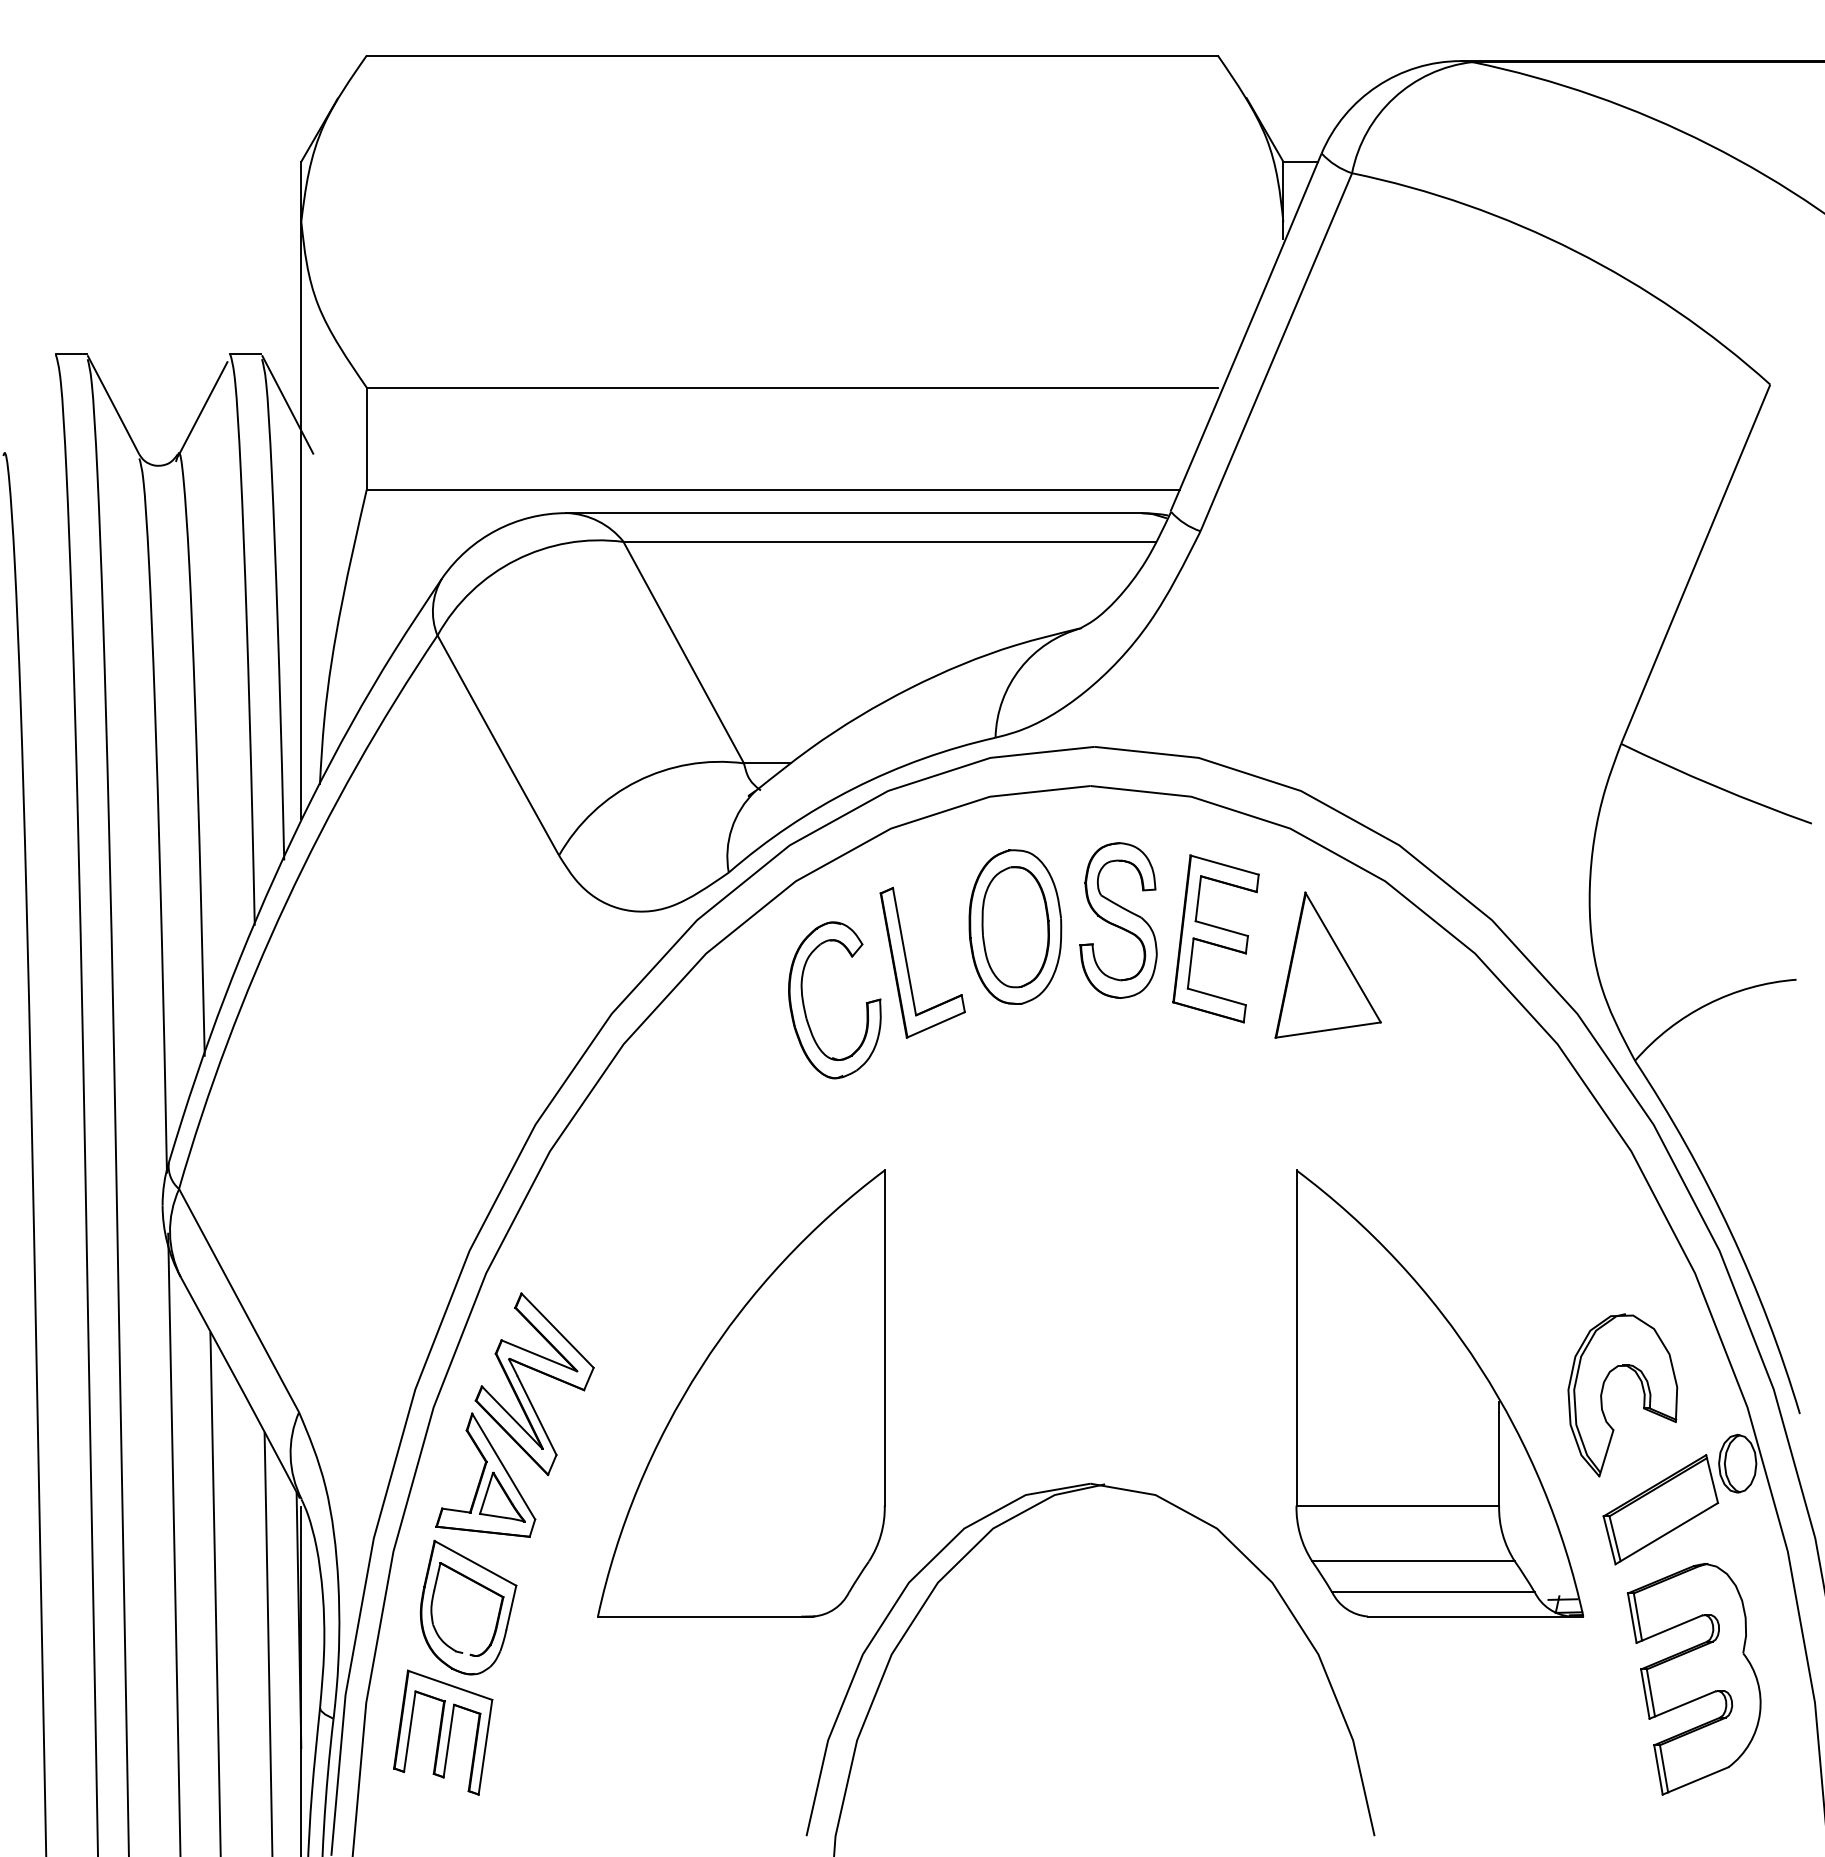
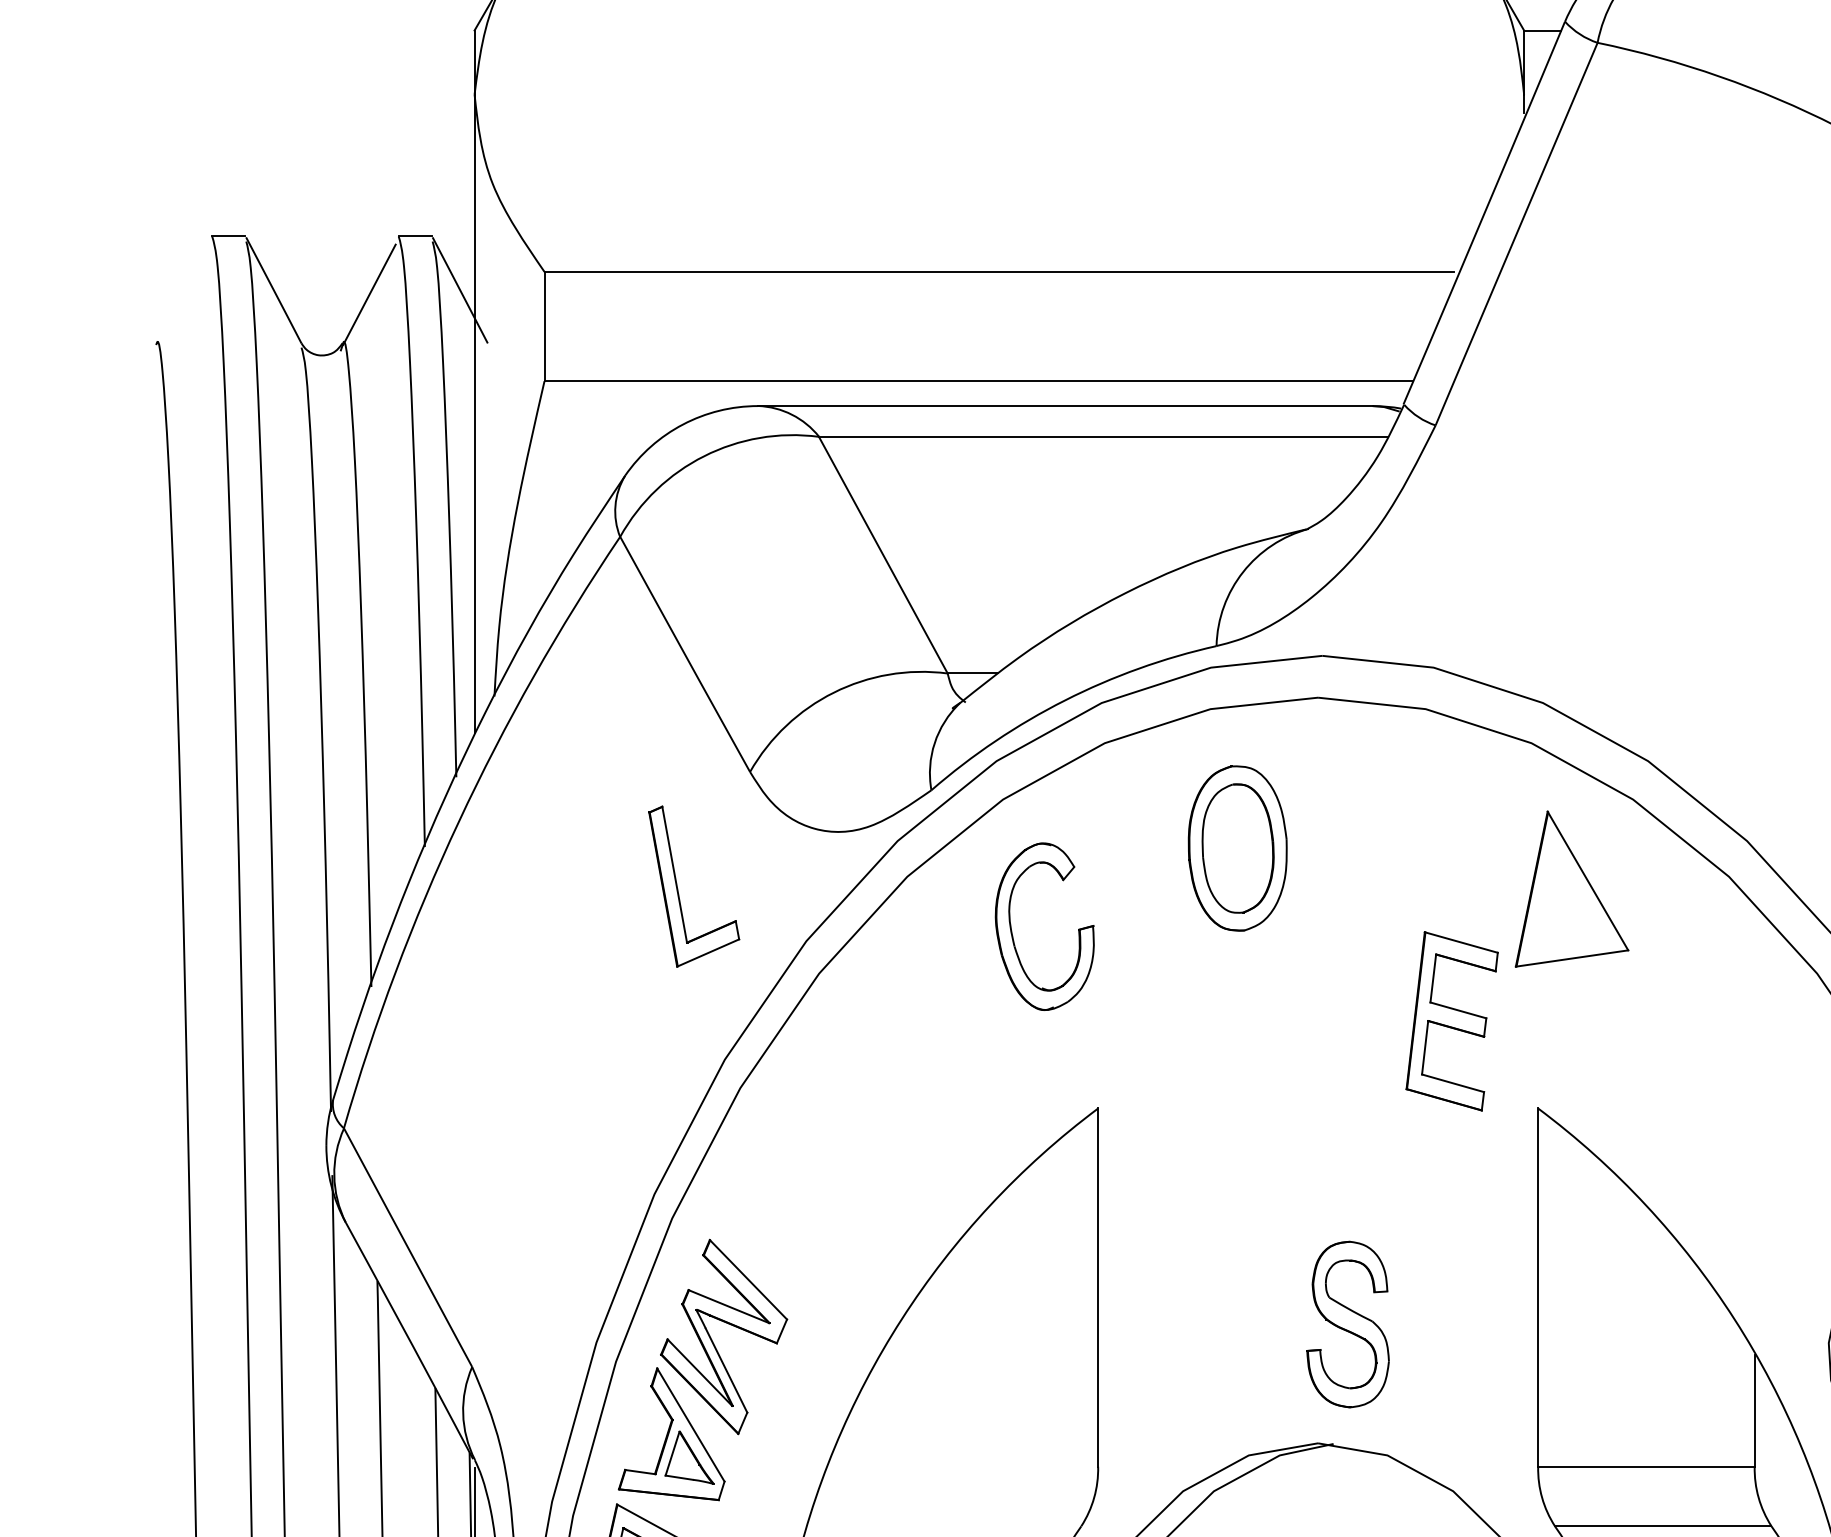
part: (1118, 920) -> (1347, 1324), moved
part: (1215, 938) -> (1451, 1020), moved
part: (908, 966) -> (678, 890), moved

